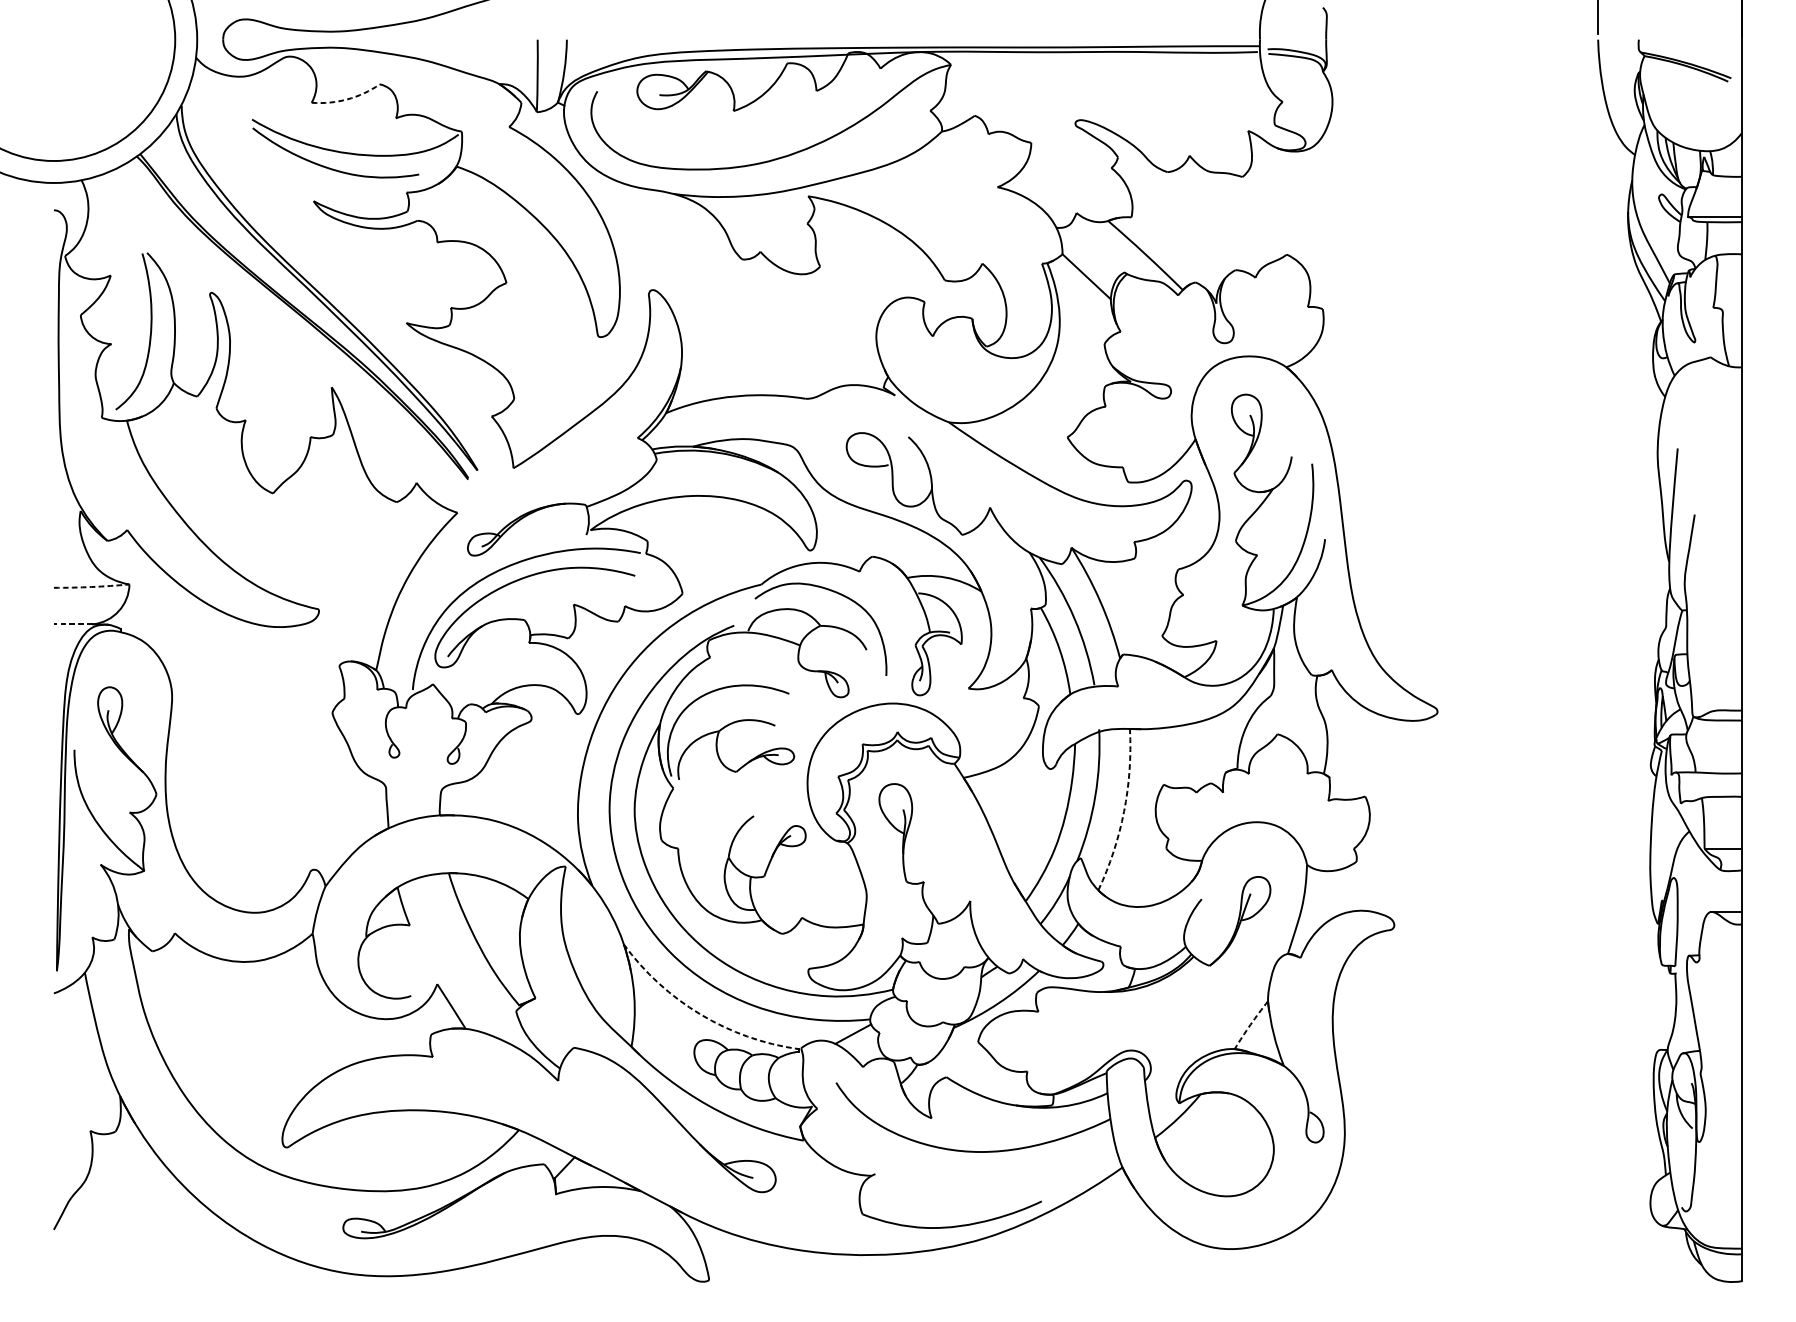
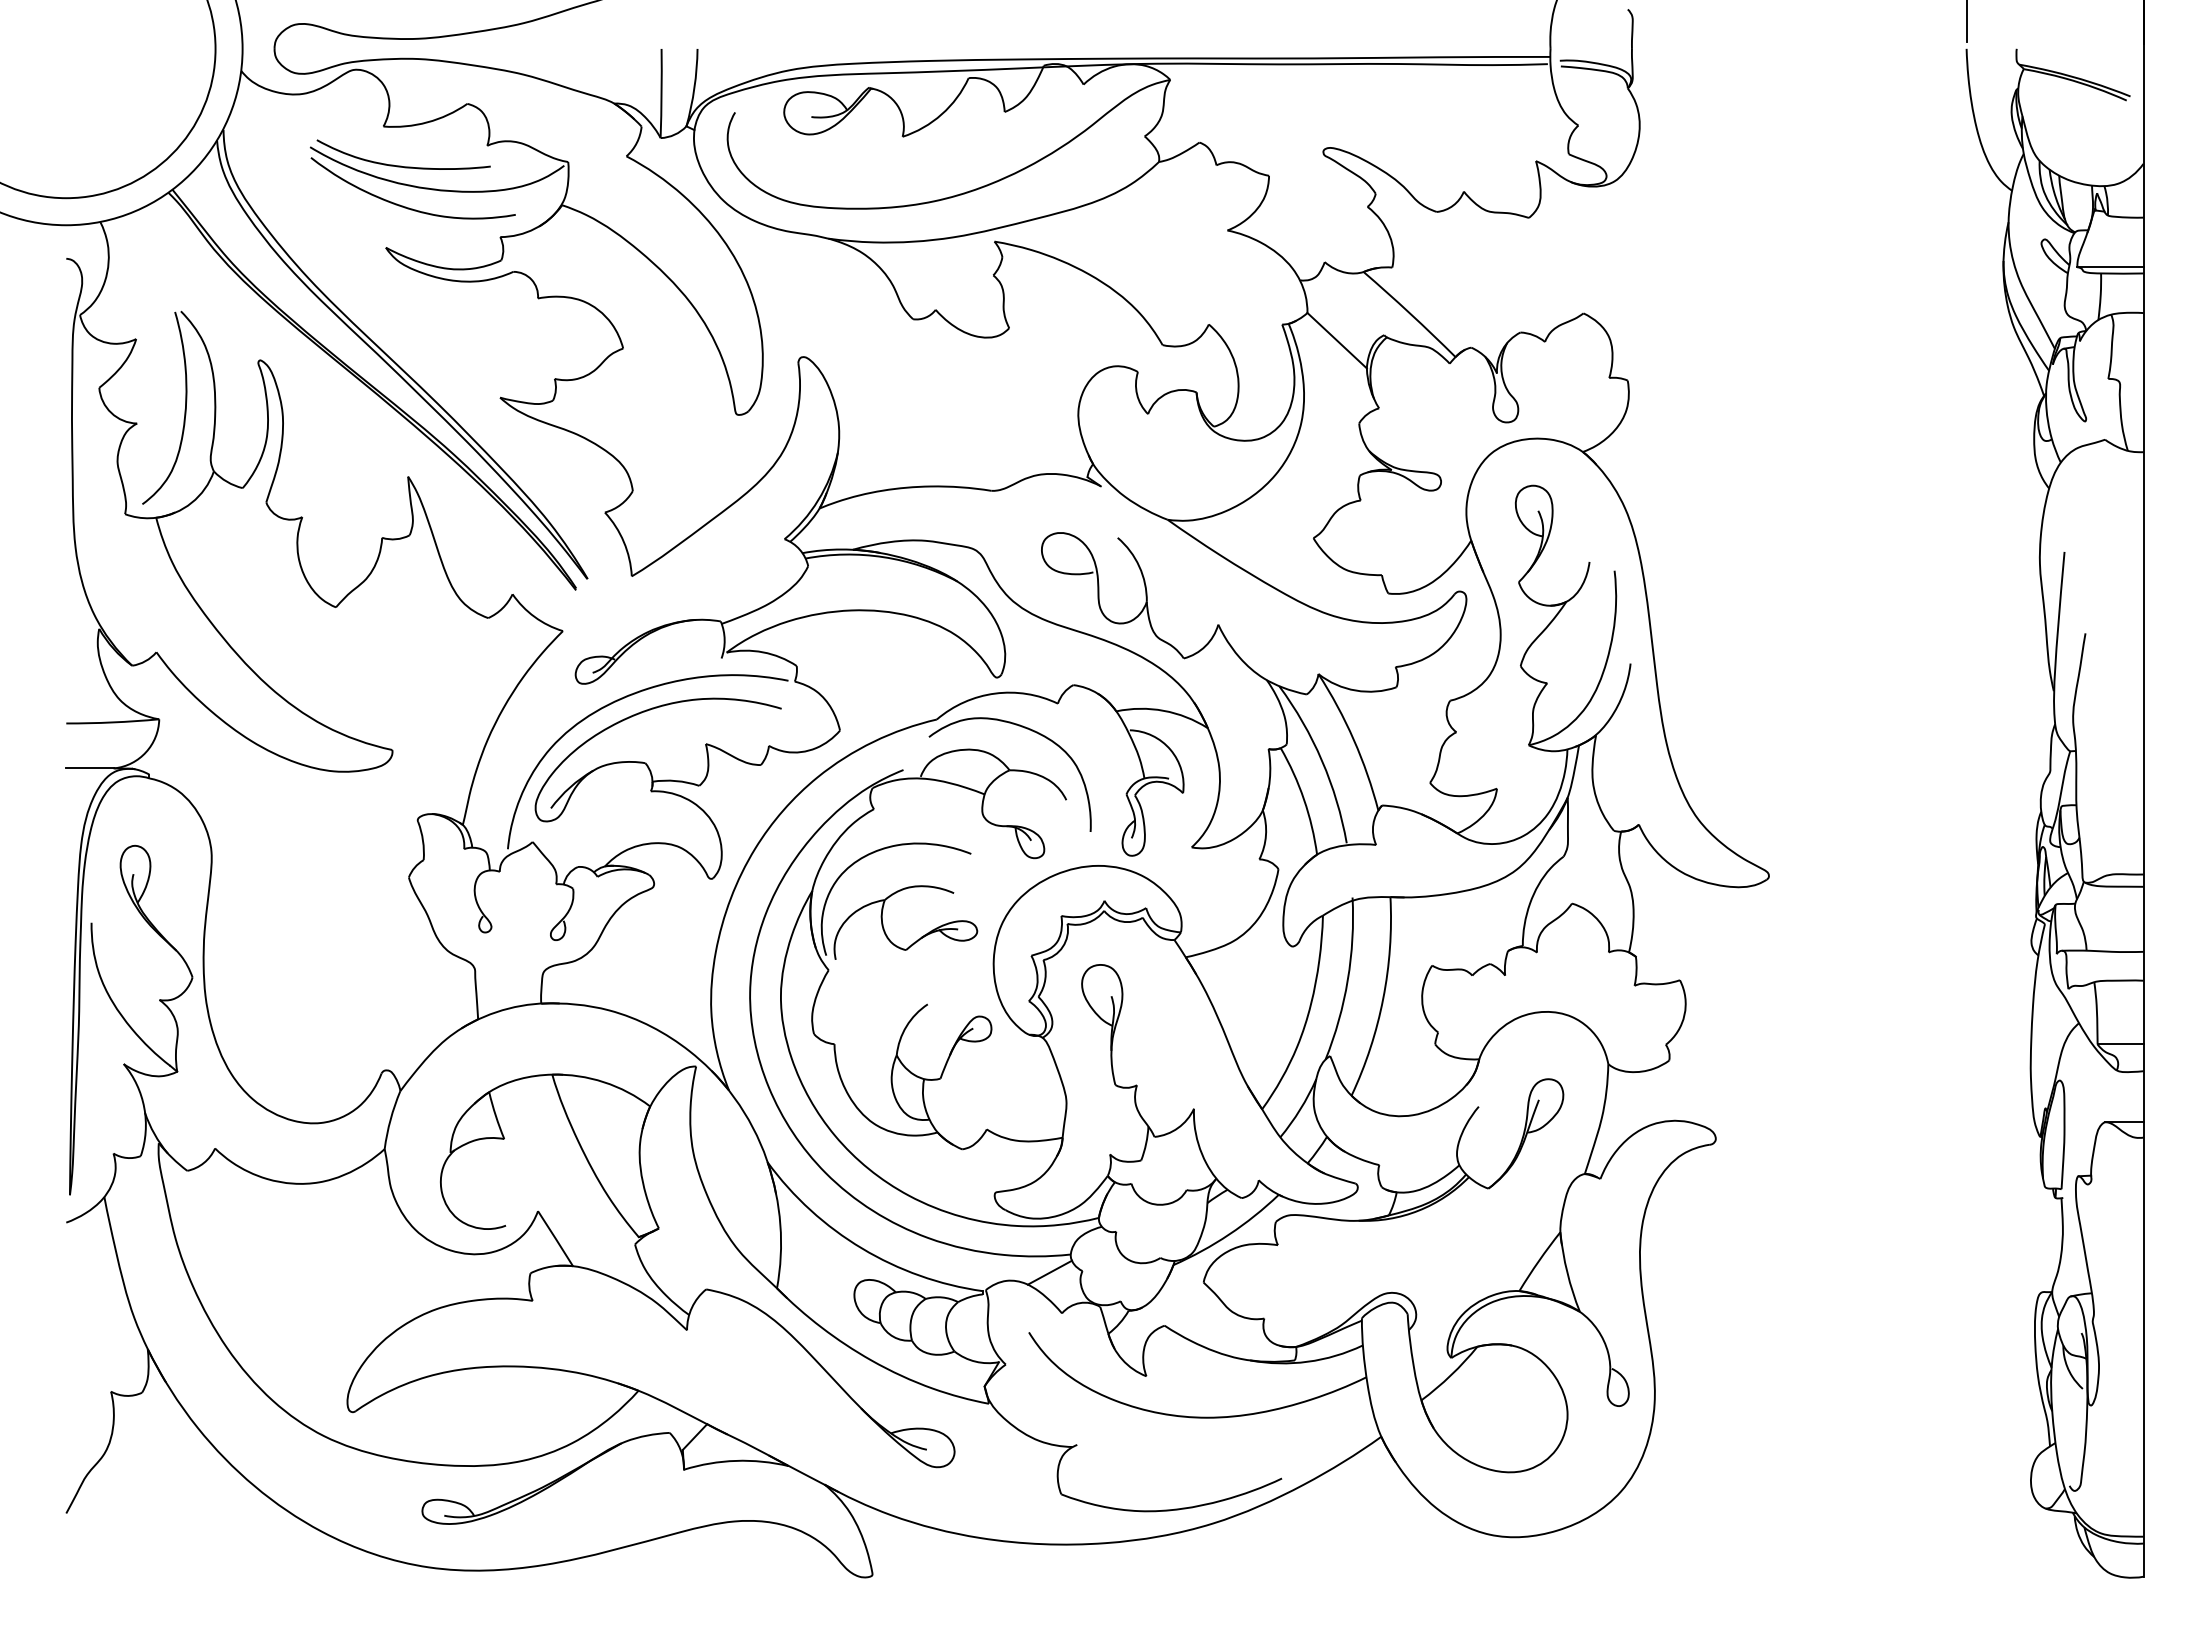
arc: (347, 99) -> (427, 122), dashed -> solid
curve: (326, 134) -> (401, 165), added
arc: (91, 587) -> (112, 722), dashed -> solid
line: (72, 624) -> (89, 768), dashed -> solid
arc: (1124, 811) -> (1383, 998), dashed -> solid
arc: (700, 1014) -> (862, 1248), dashed -> solid
arc: (1250, 1025) -> (1538, 1261), dashed -> solid

